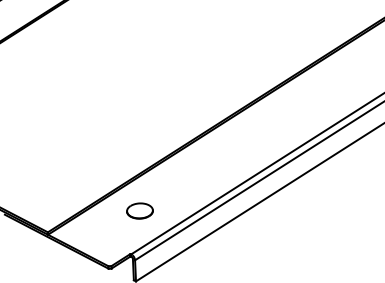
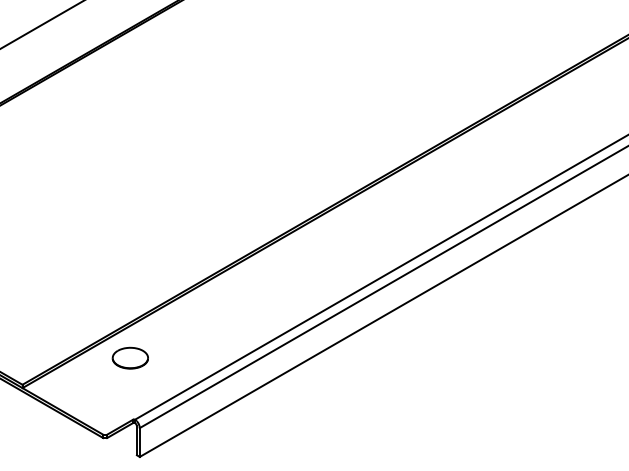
part: (139, 210) -> (129, 357), moved

